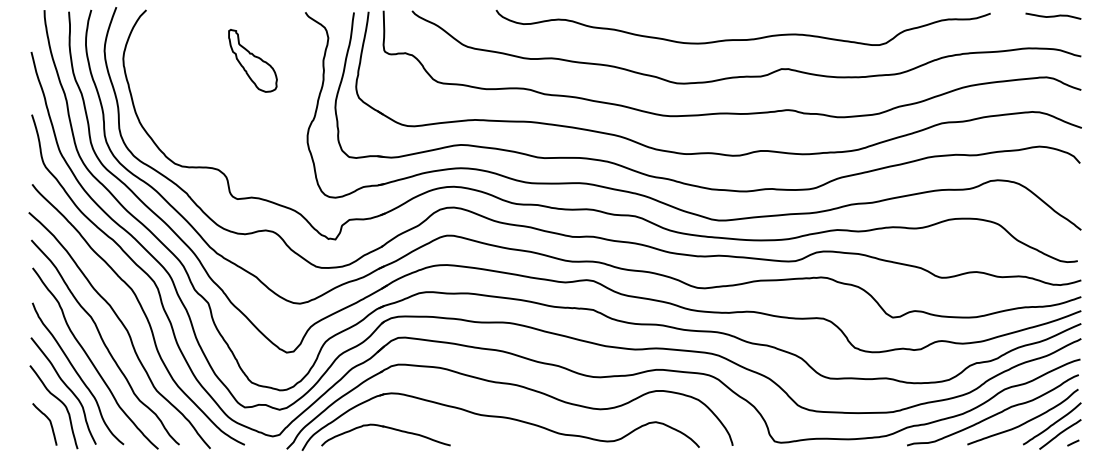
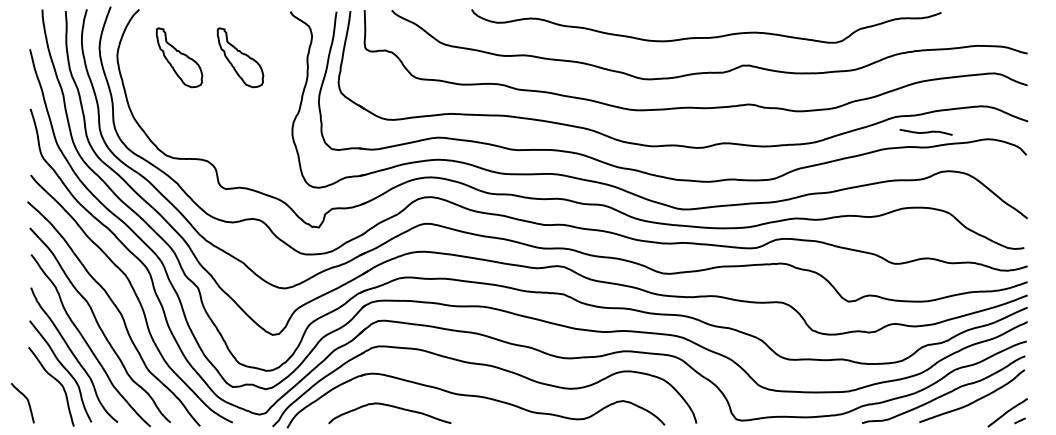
curve: (1052, 16) -> (925, 132), moved
part: (188, 60) -> (179, 57), added
curve: (49, 423) -> (27, 402), moved
curve: (1052, 423) -> (1000, 402), removed
part: (388, 428) -> (392, 407), moved

